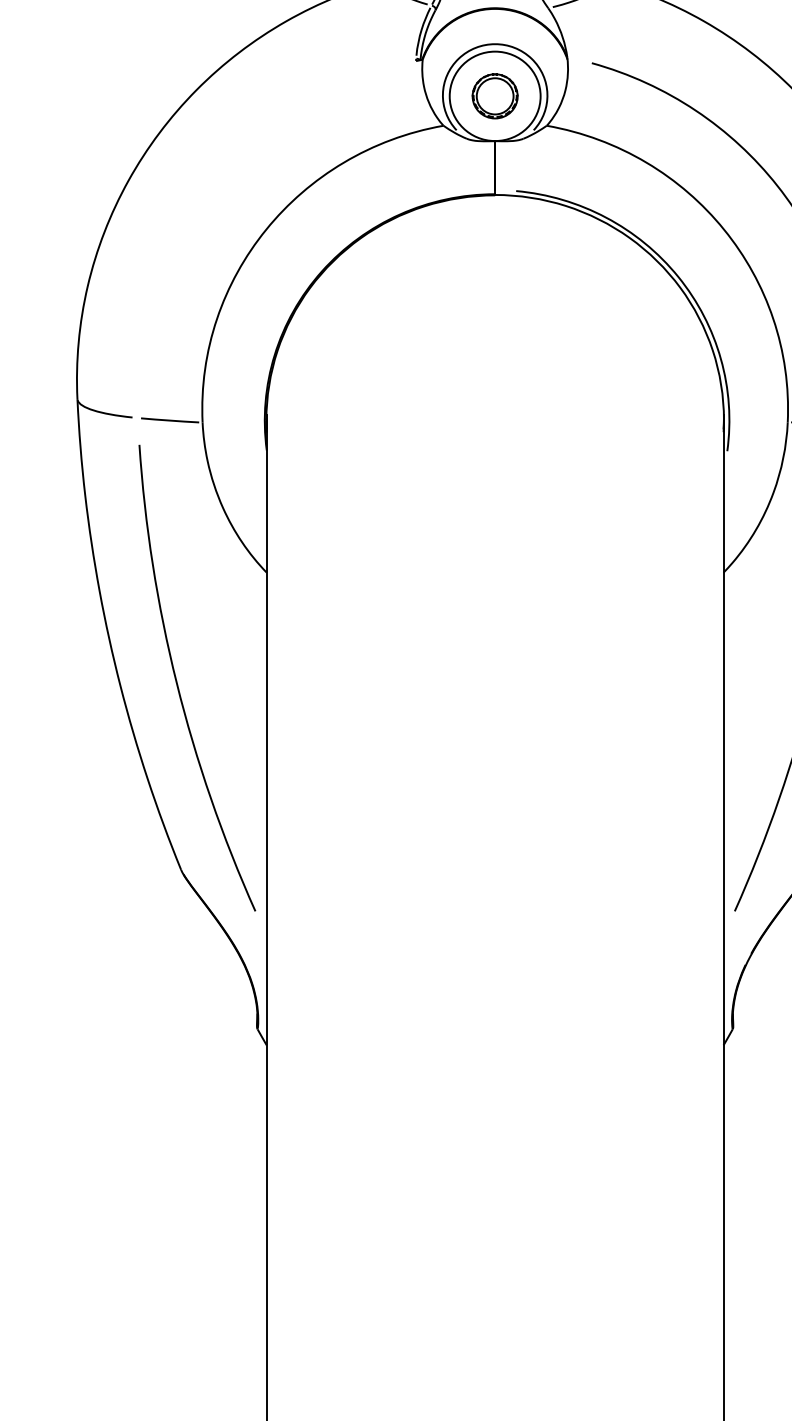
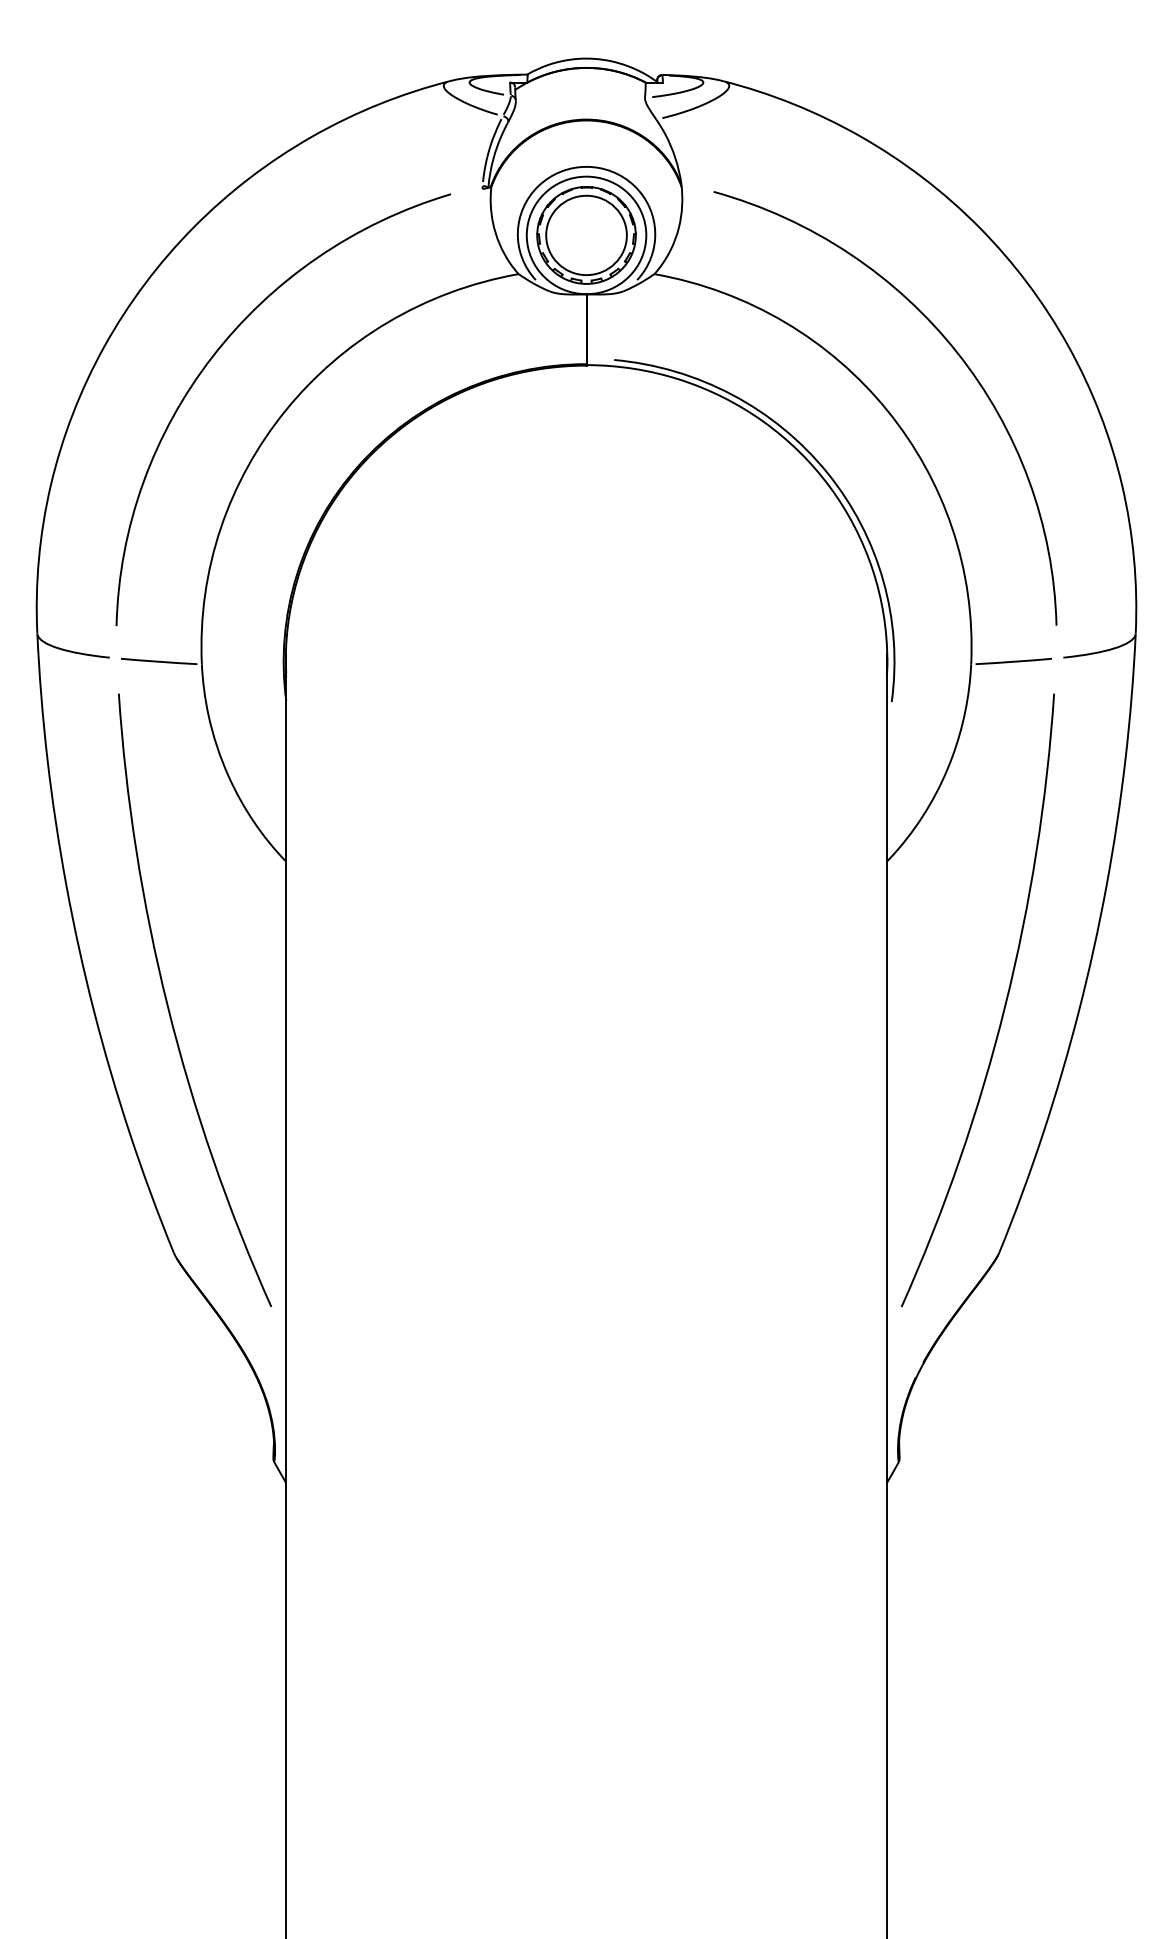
part: (495, 96) -> (586, 235), size x1.67
curve: (212, 188) -> (214, 356), added

